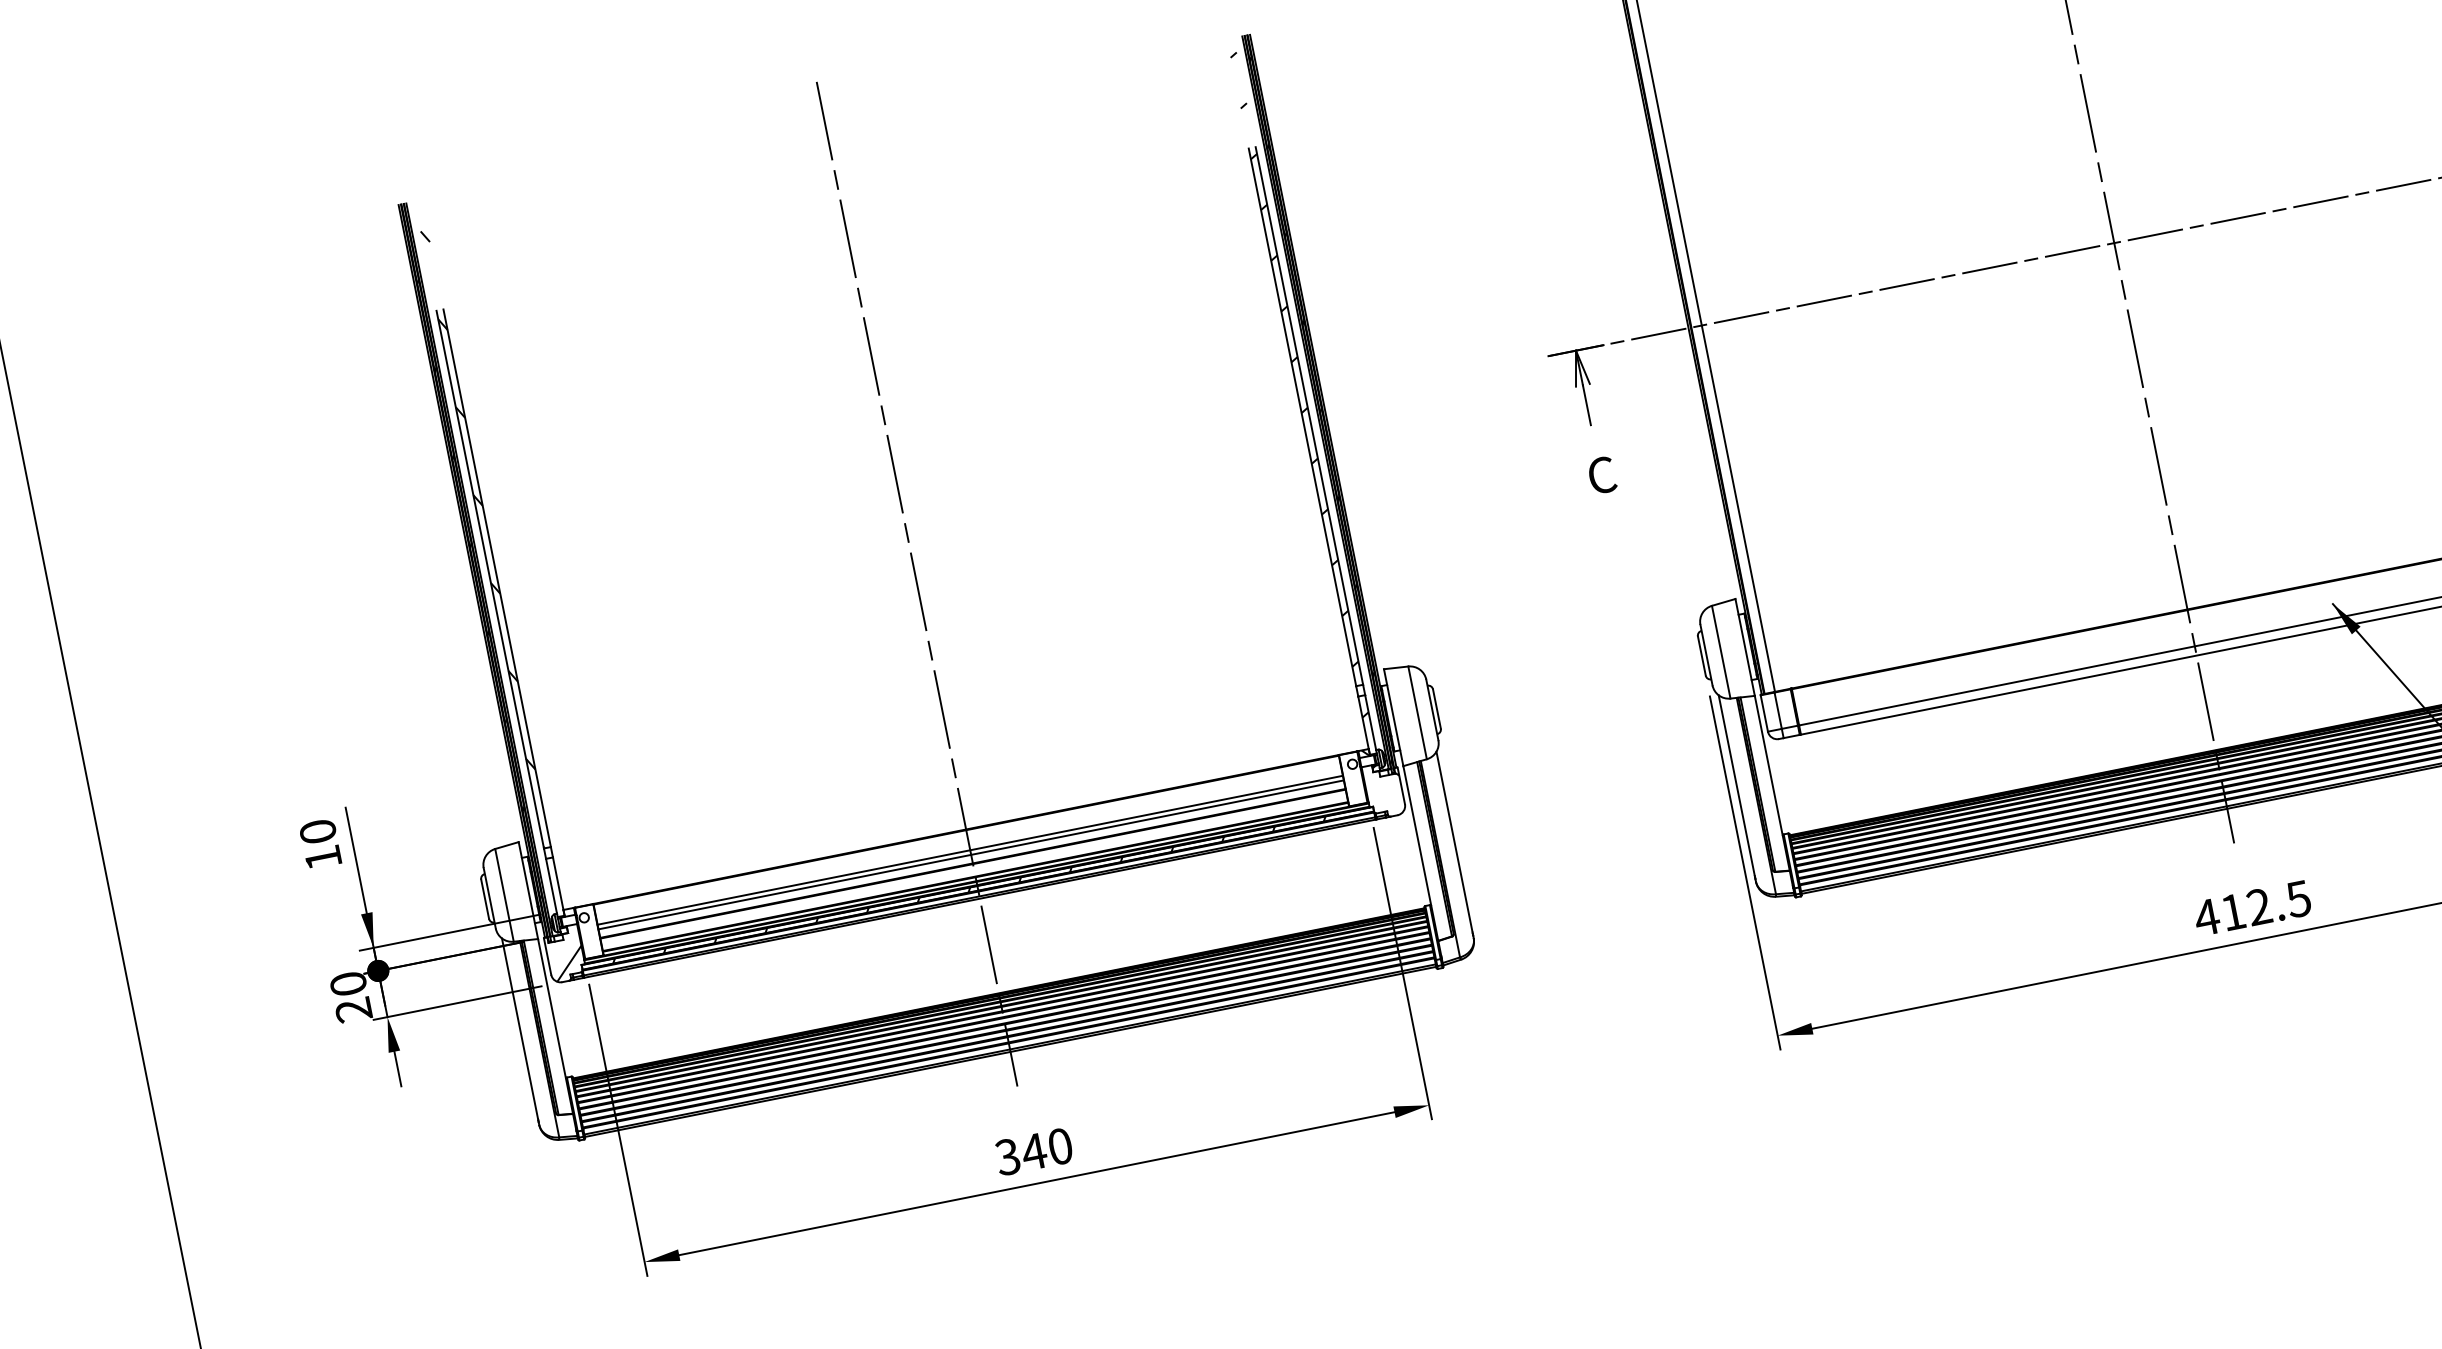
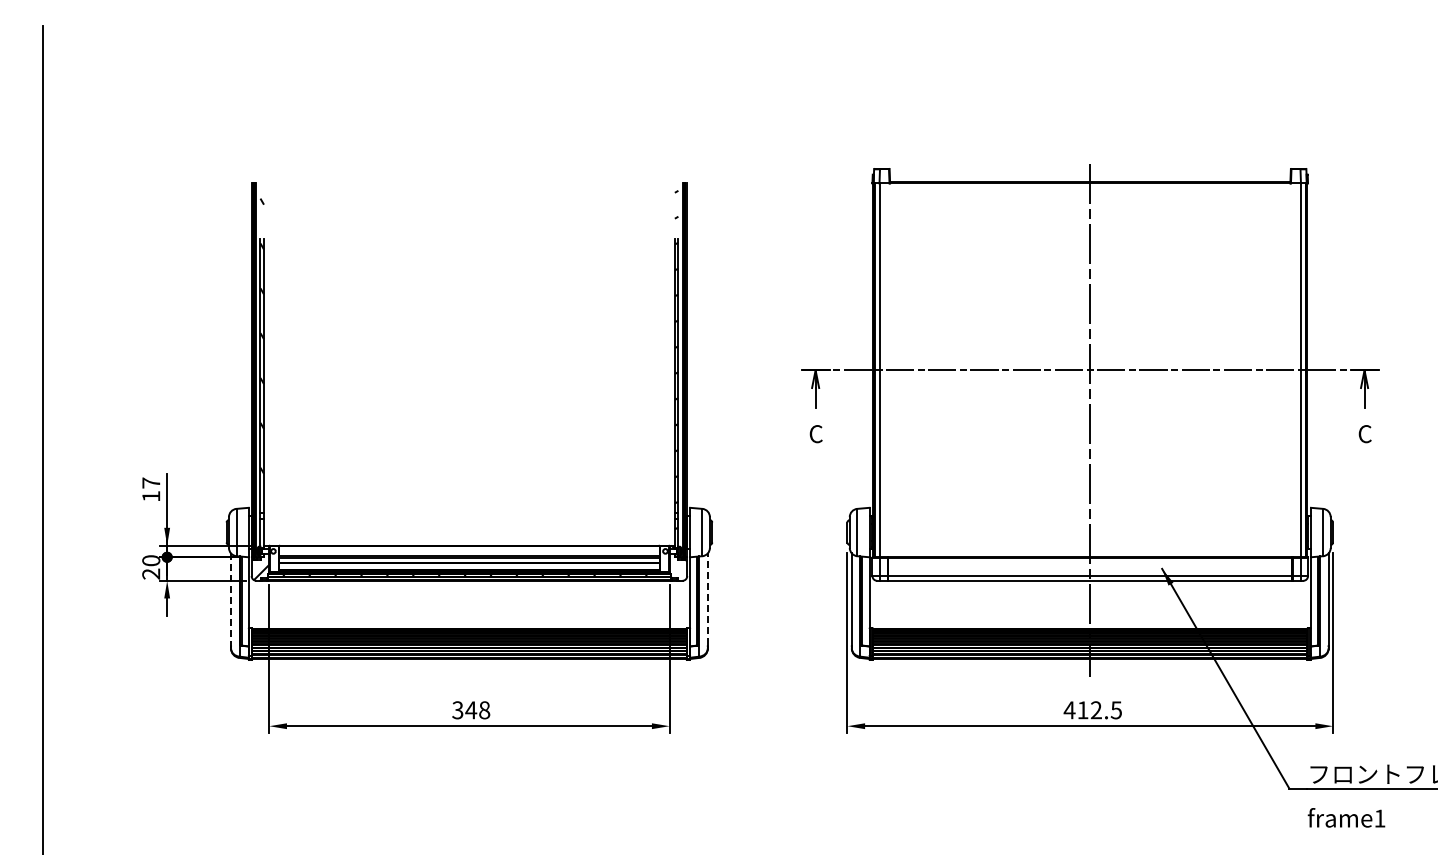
line: (917, 584) -> (469, 420), removed
text: (318, 830) -> (151, 482), 10 -> 17
line: (1453, 842) -> (707, 599), solid -> dashed
line: (520, 1028) -> (231, 599), solid -> dashed
text: (1060, 1147) -> (484, 710), 340 -> 348

